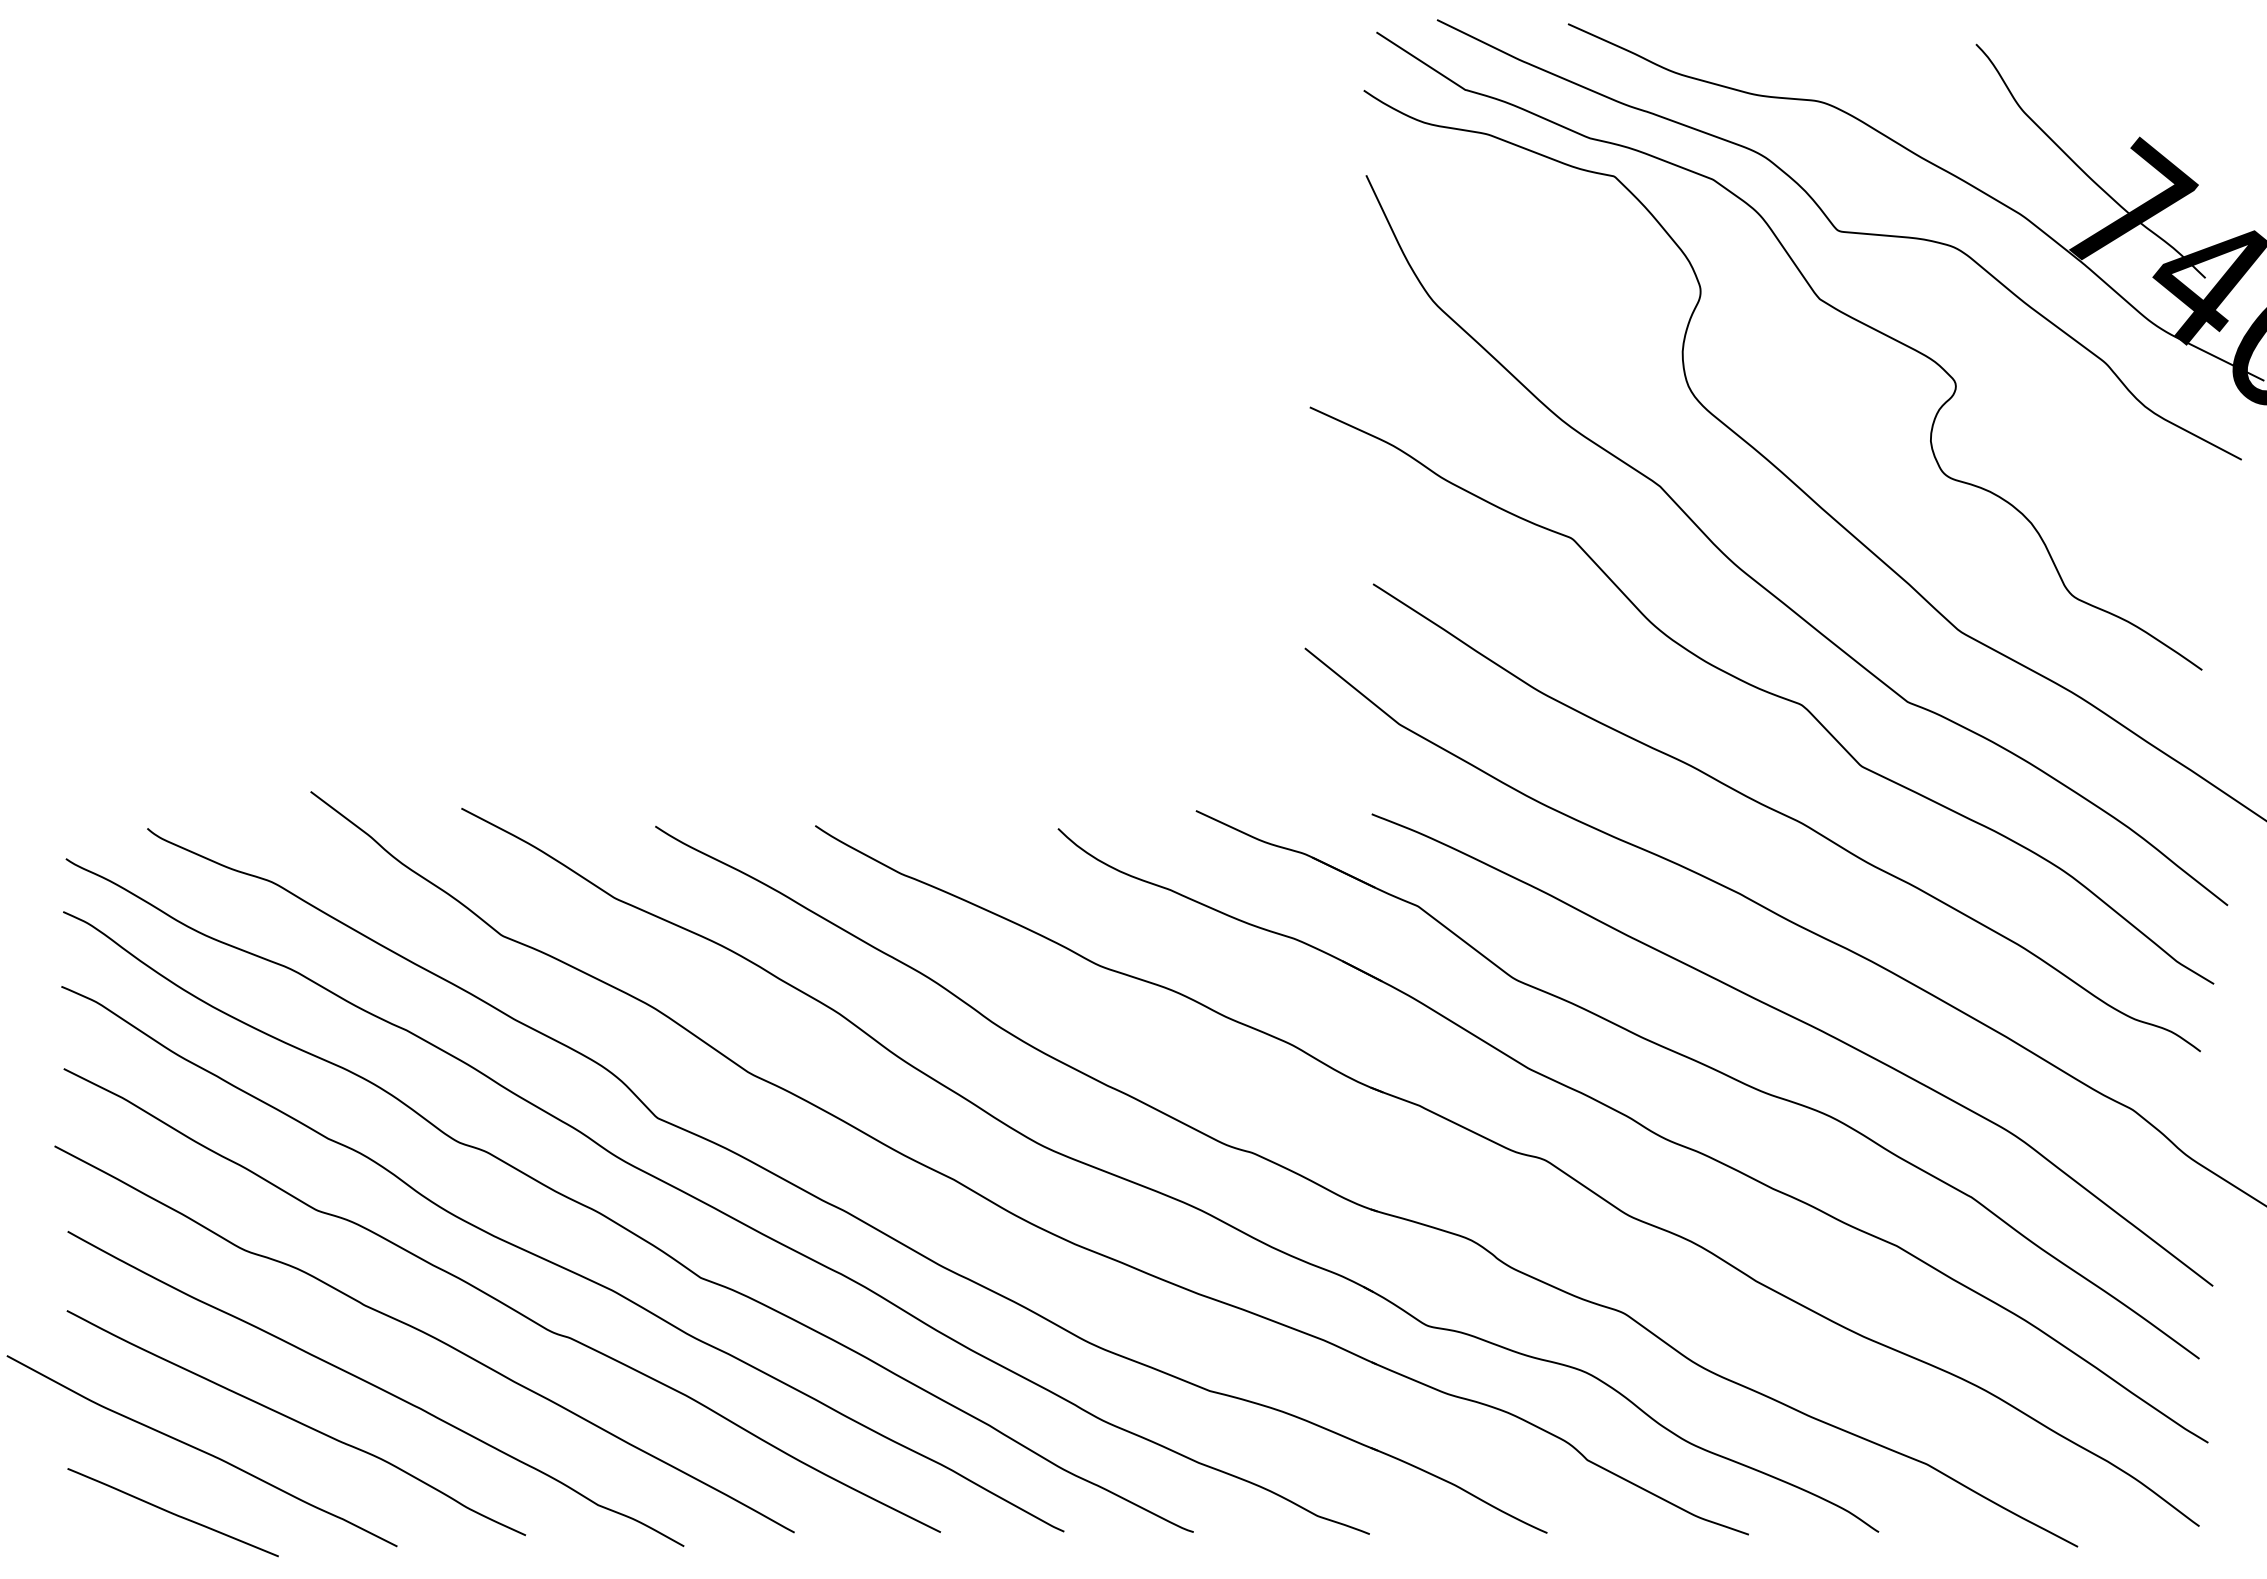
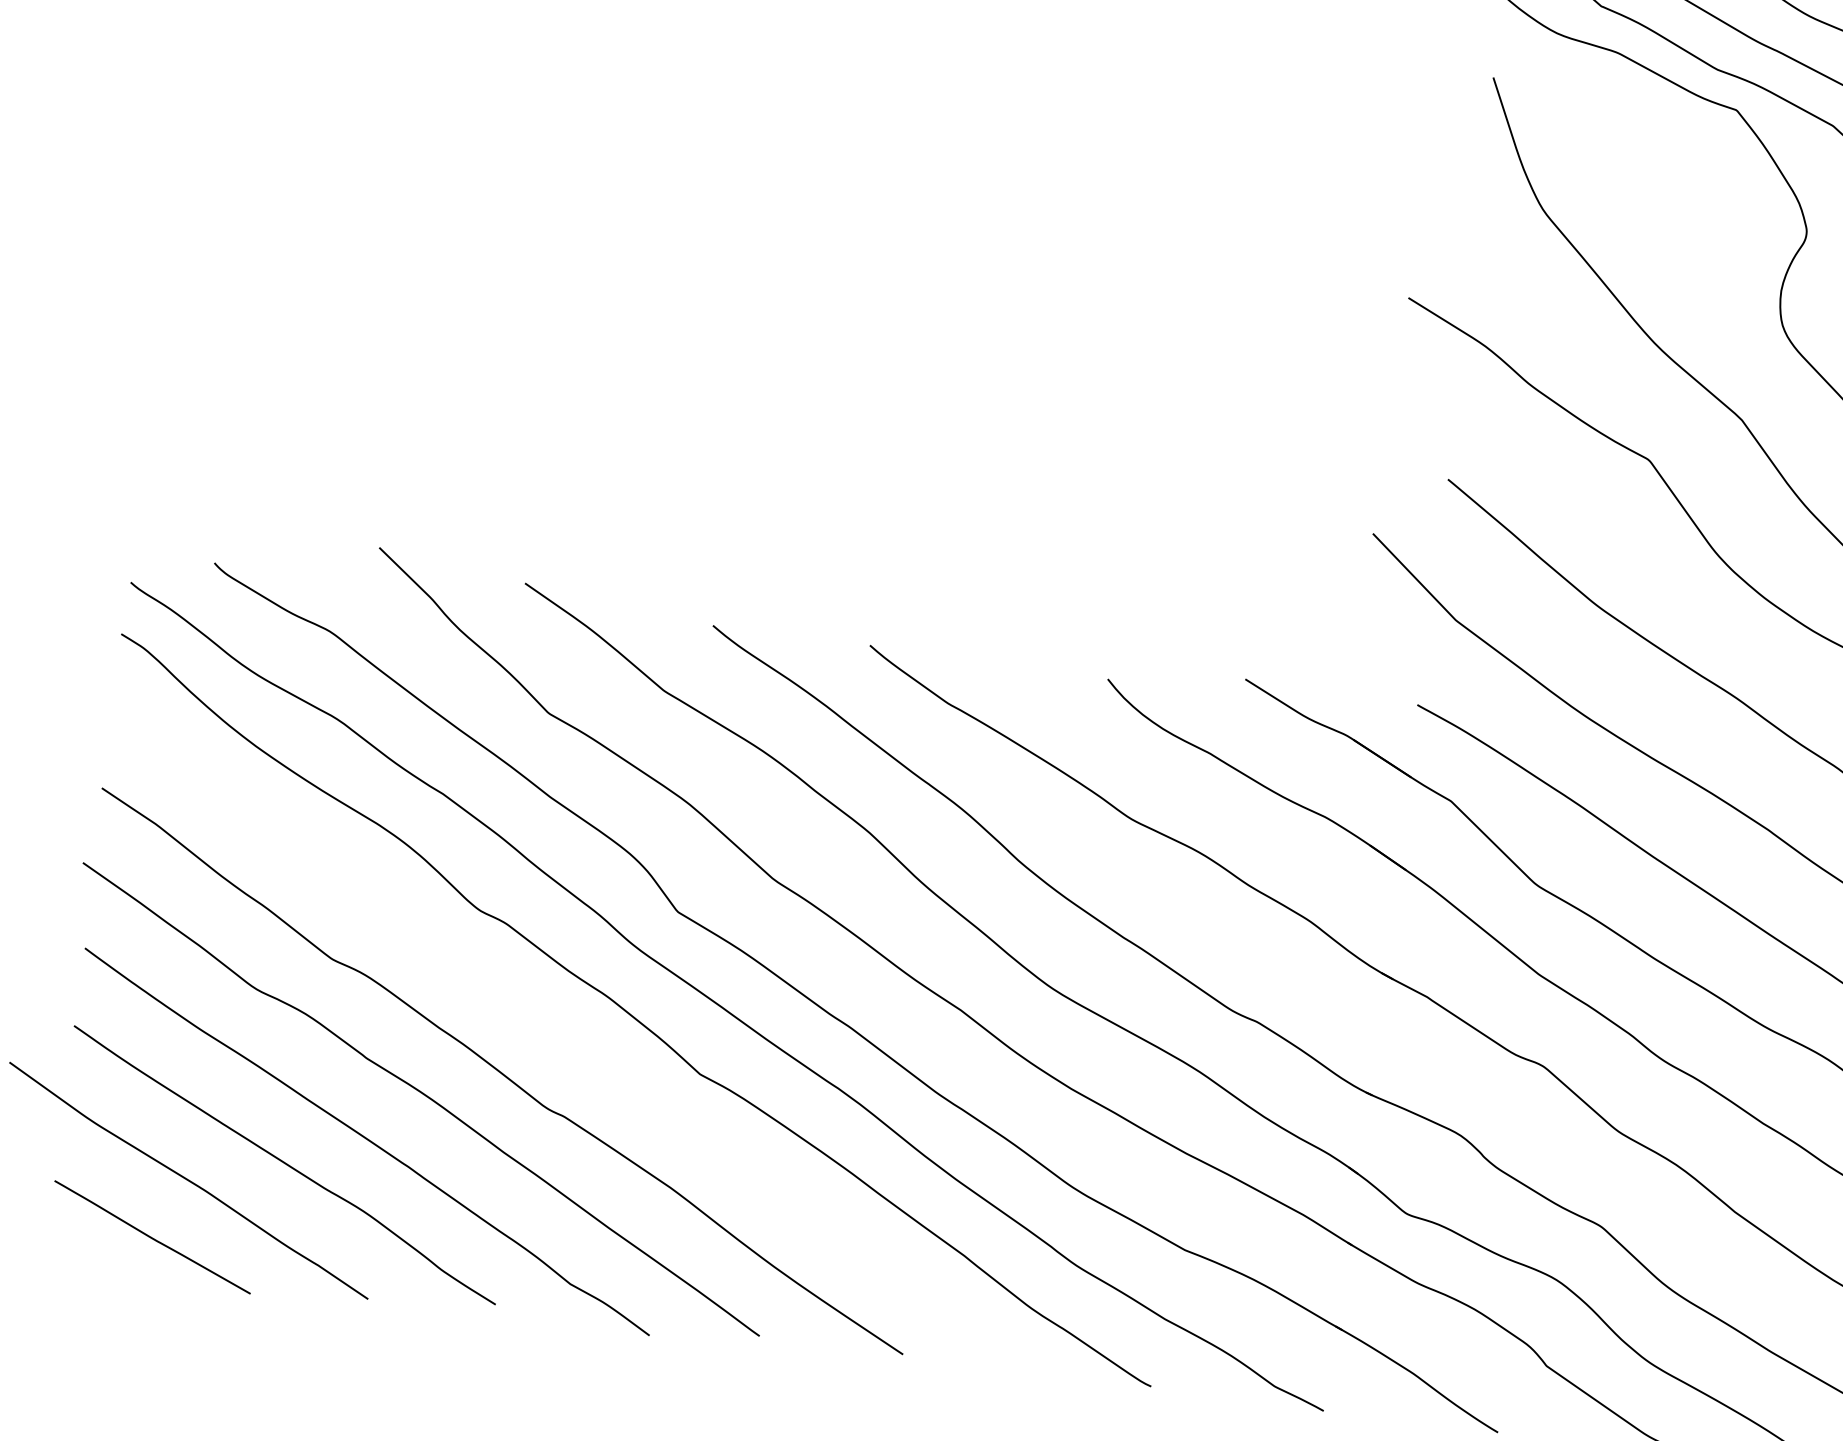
curve: (560, 1265) -> (564, 1044), removed

